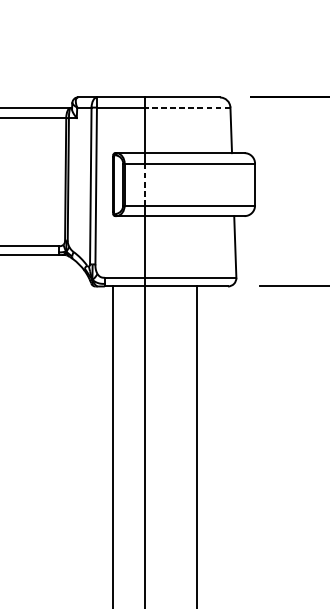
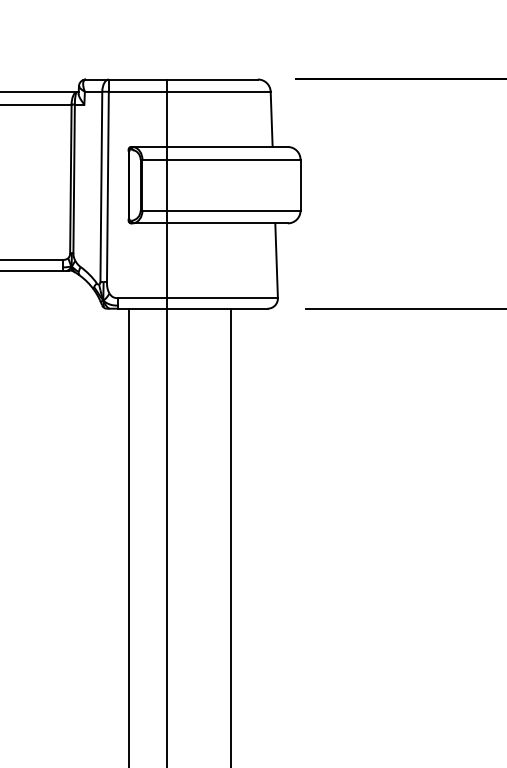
line: (187, 107) -> (218, 91), dashed -> solid
line: (144, 184) -> (166, 185), dashed -> solid

